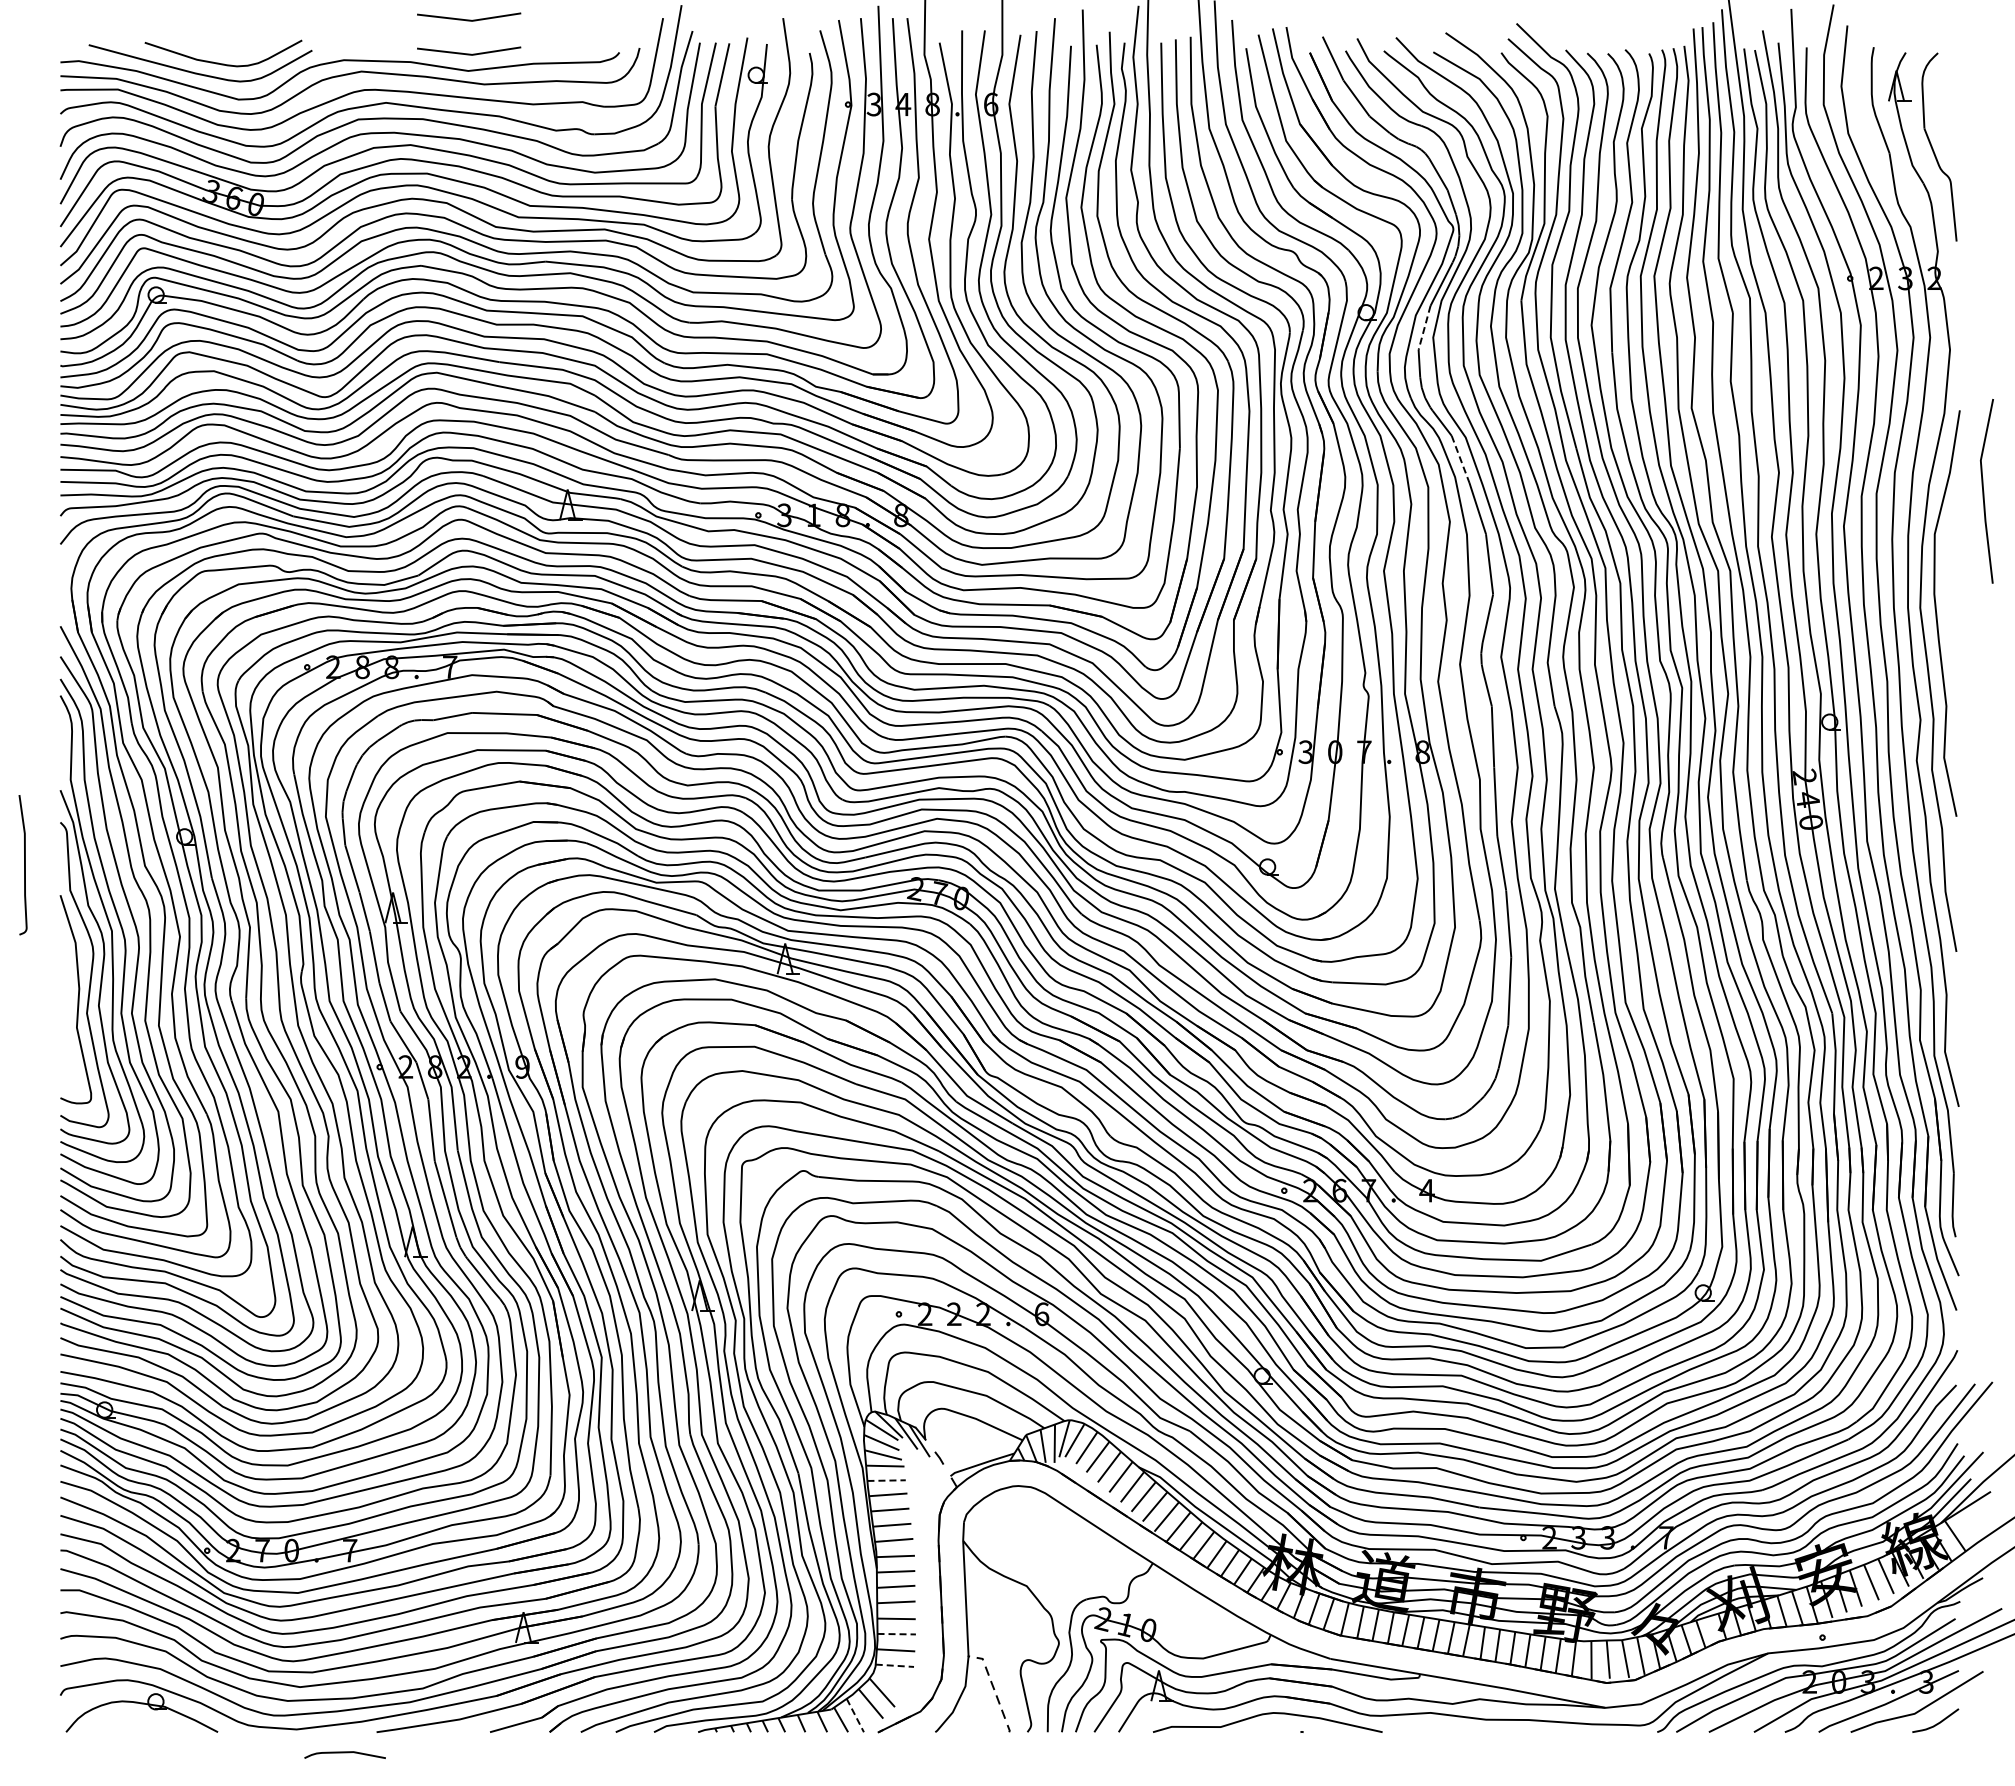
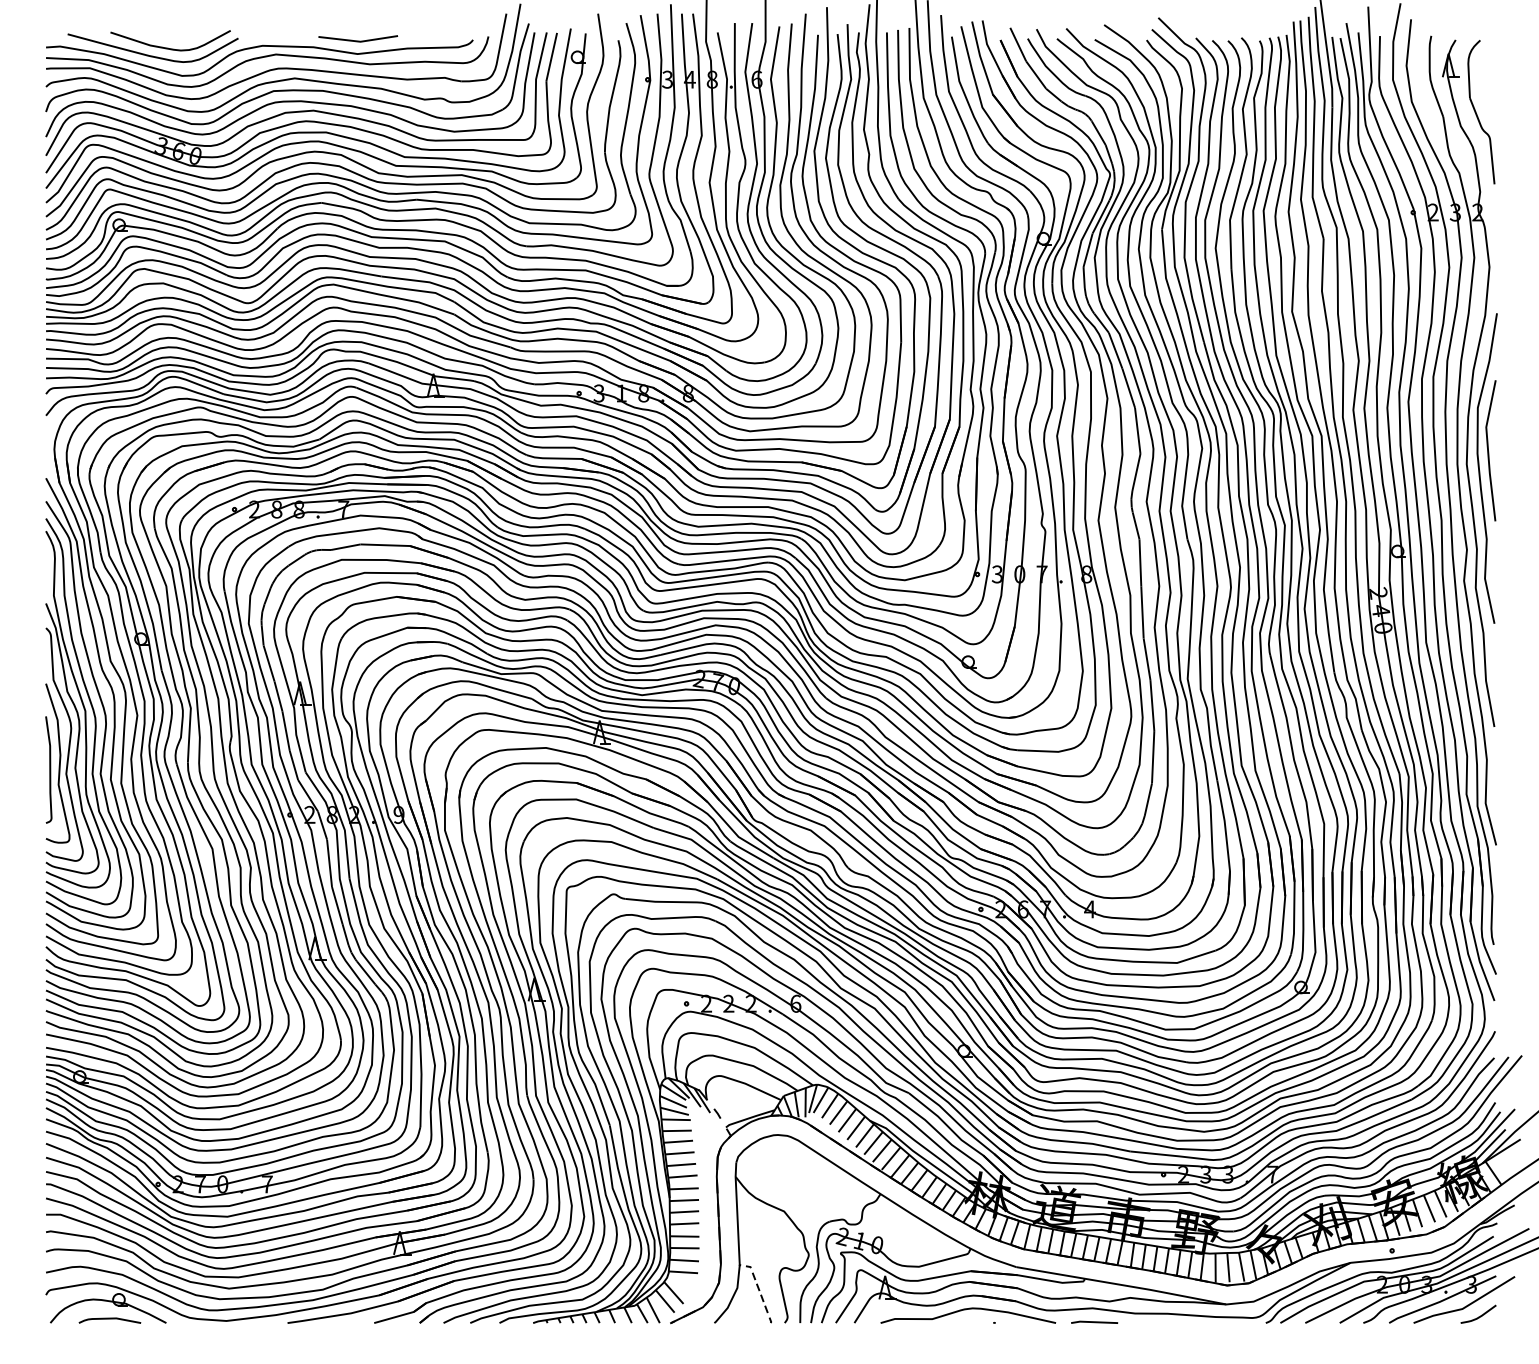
line: (469, 19) -> (358, 14), removed
line: (1424, 327) -> (1088, 250), dashed -> solid
line: (1460, 459) -> (1115, 350), dashed -> solid
line: (1984, 491) -> (1489, 450), moved
curve: (24, 865) -> (49, 770), moved
line: (887, 1480) -> (677, 1130), dashed -> solid
line: (897, 1634) -> (685, 1248), dashed -> solid
line: (895, 1665) -> (683, 1272), dashed -> solid
line: (855, 1715) -> (653, 1310), dashed -> solid
line: (1432, 1731) -> (1094, 1322), added
curve: (344, 1753) -> (109, 1319), moved

